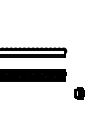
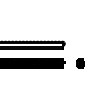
part: (79, 93) -> (80, 63), moved

